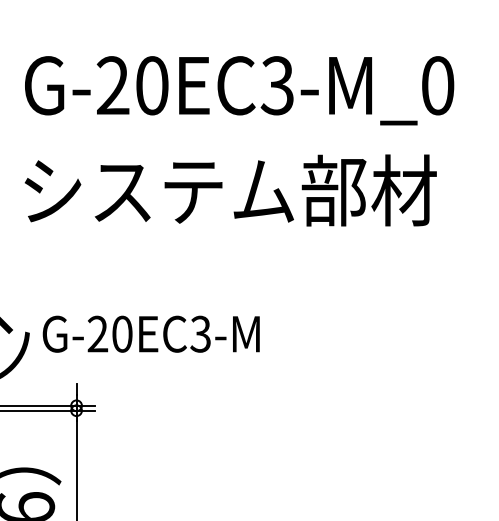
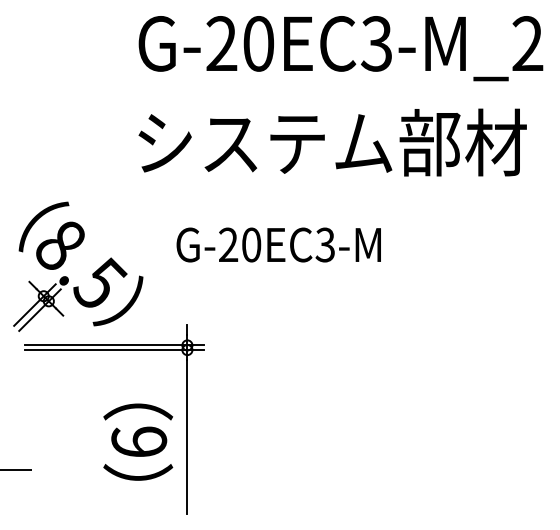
text: (437, 85) -> (527, 43), G-20EC3-M_0 -> G-20EC3-M_2
text: (150, 333) -> (278, 244), moved

